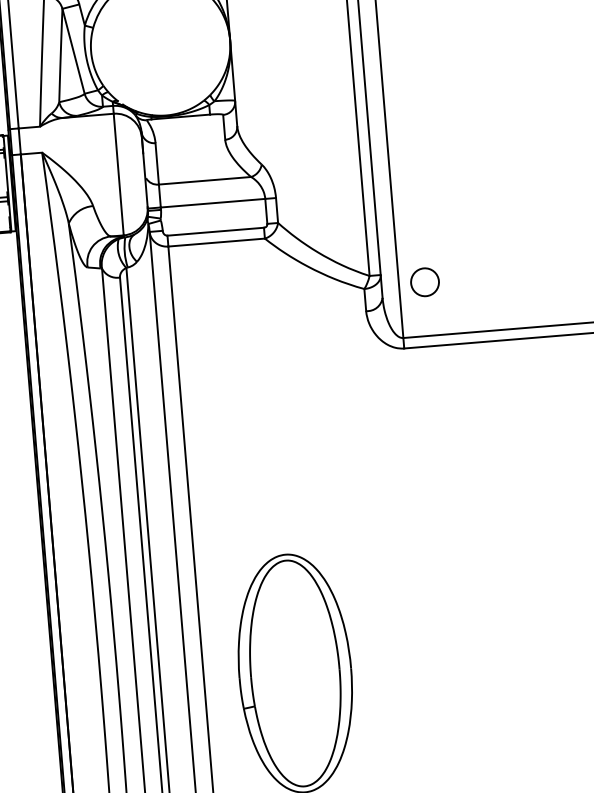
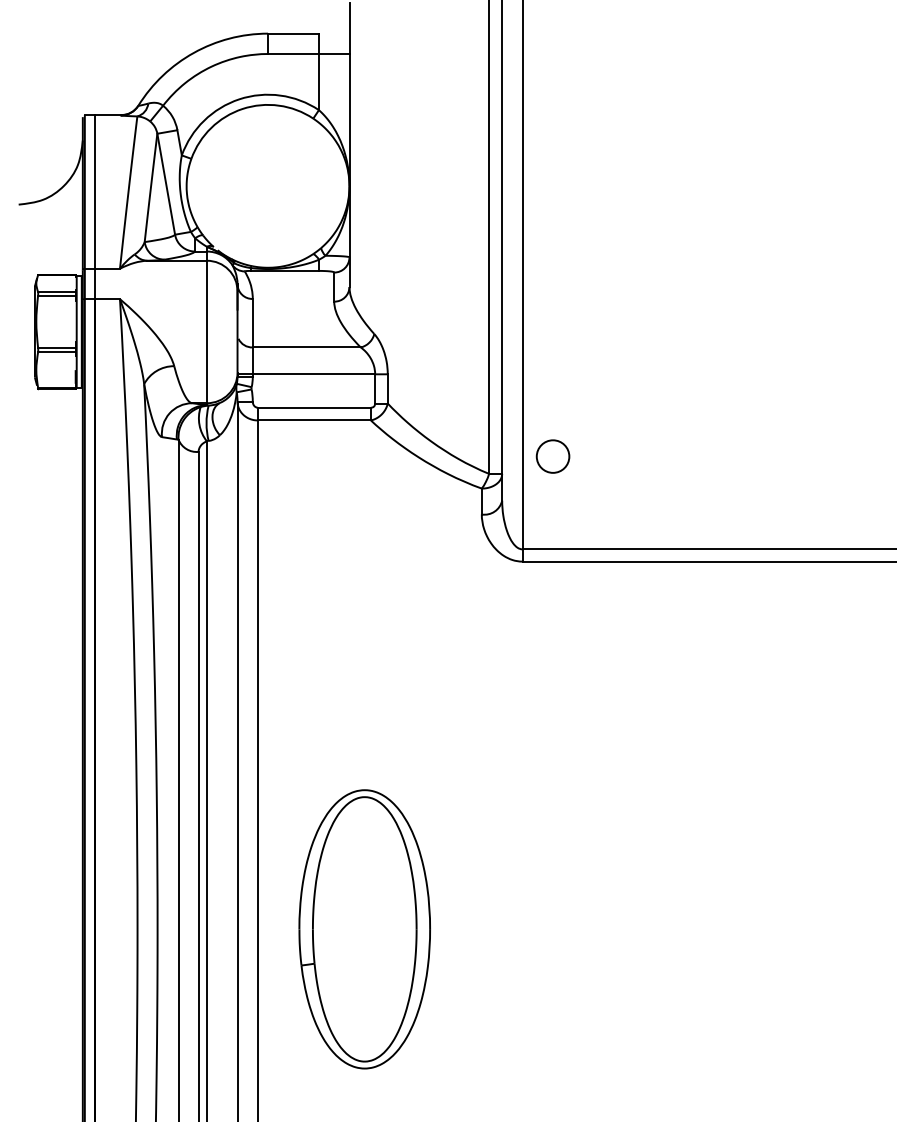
circle: (424, 282) -> (552, 456), moved

